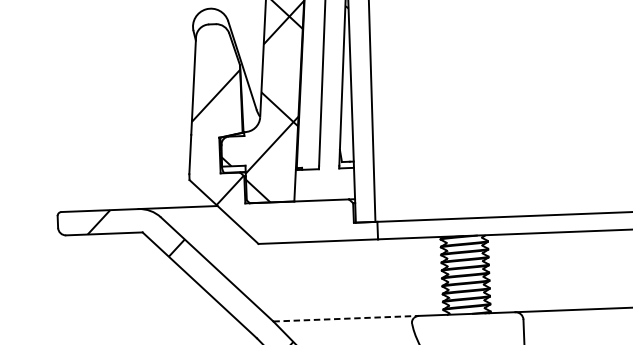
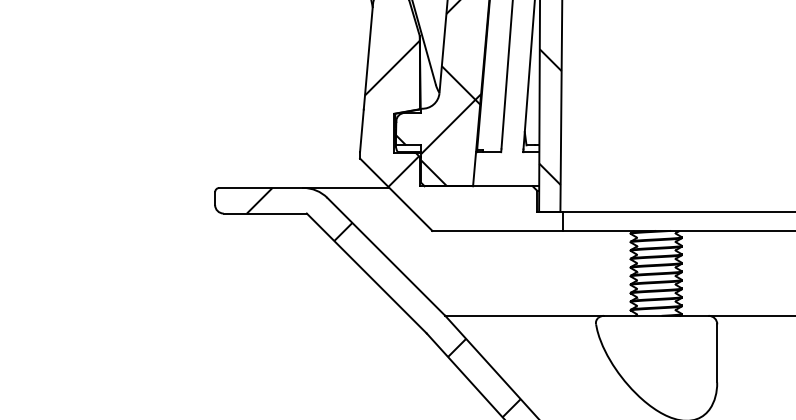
hatch: (362, 134) -> (550, 116), added
line: (347, 318) -> (525, 315), dashed -> solid

